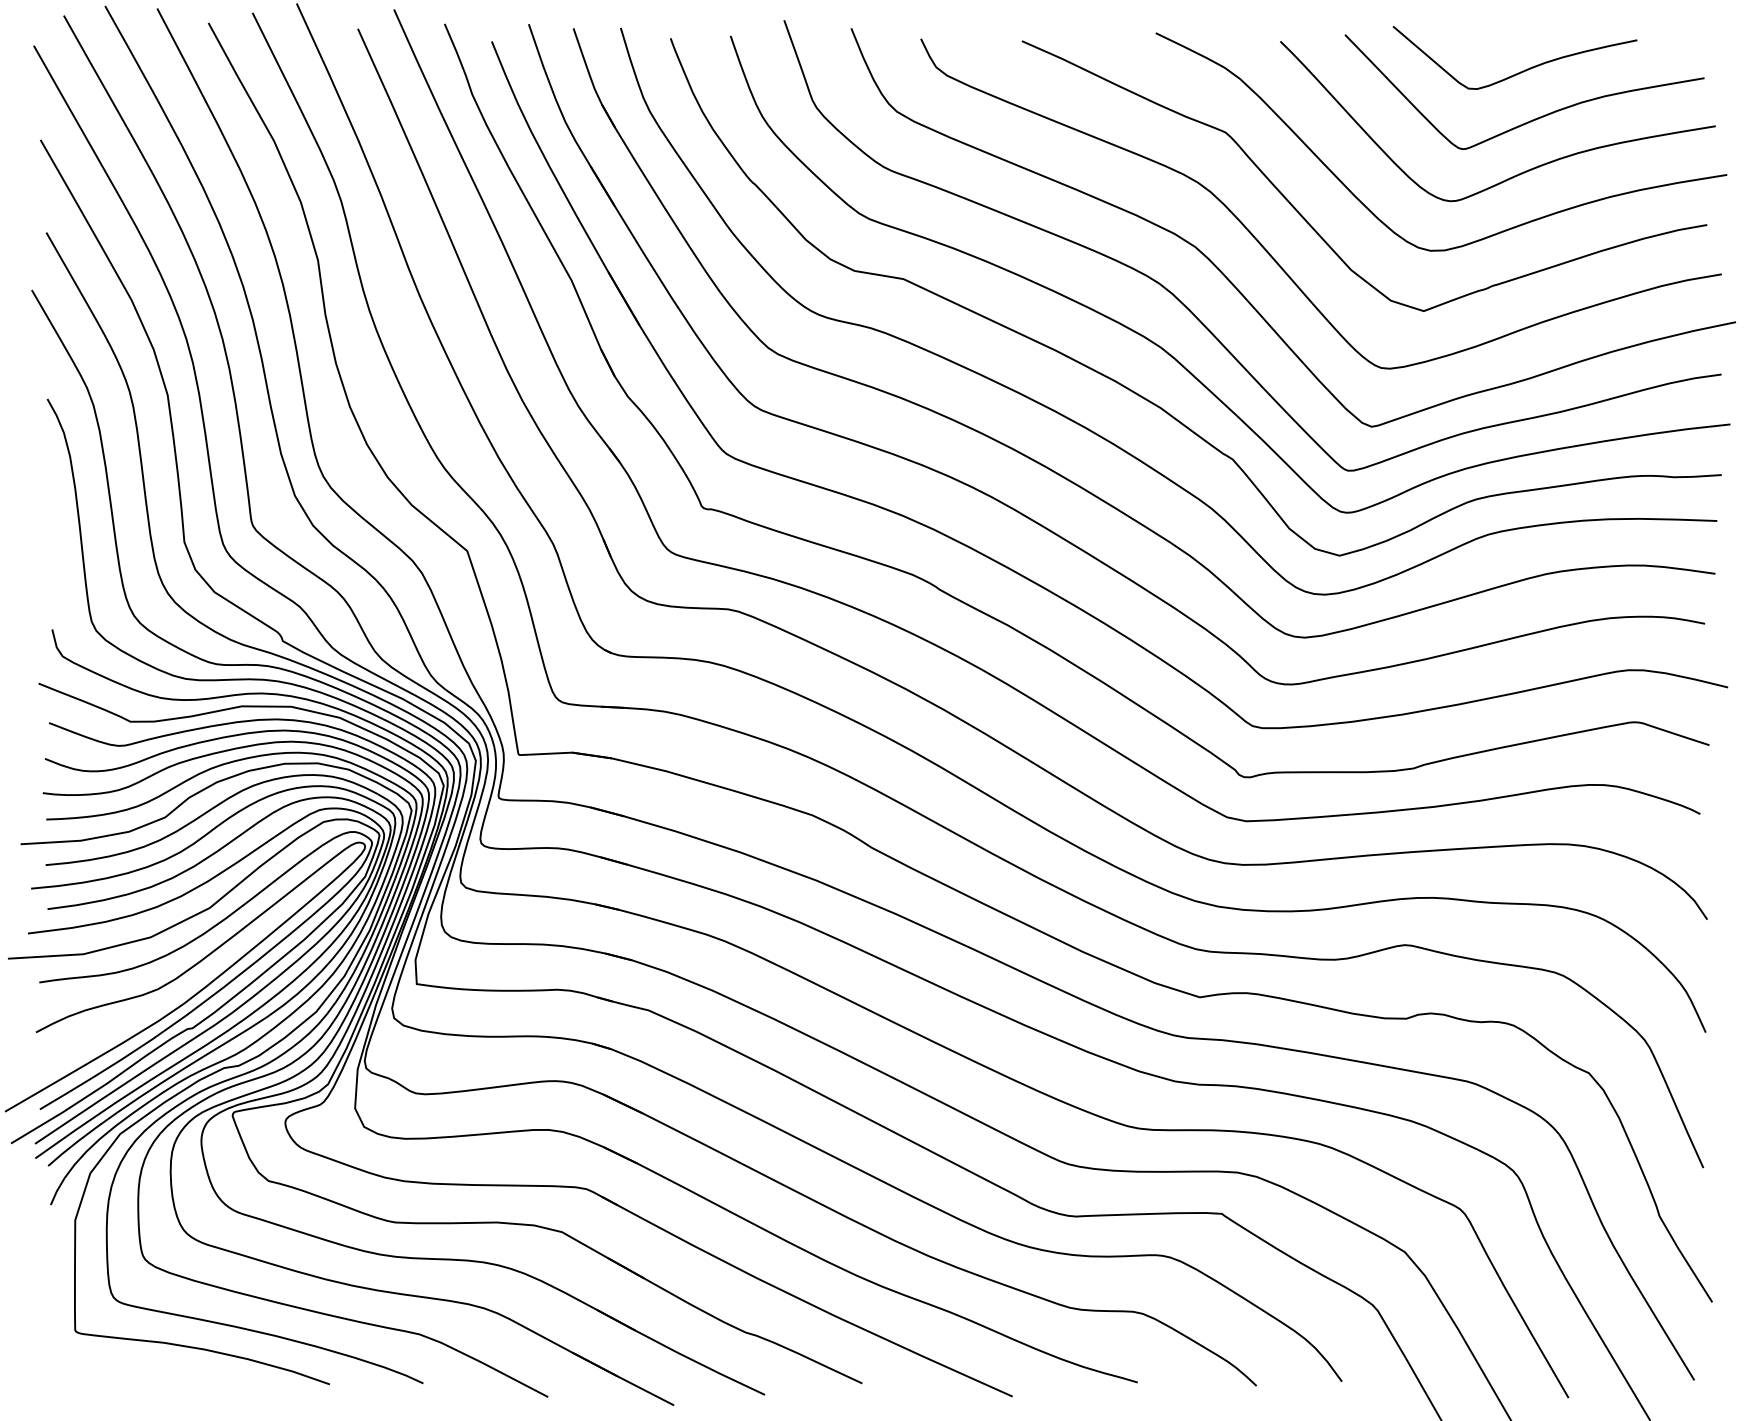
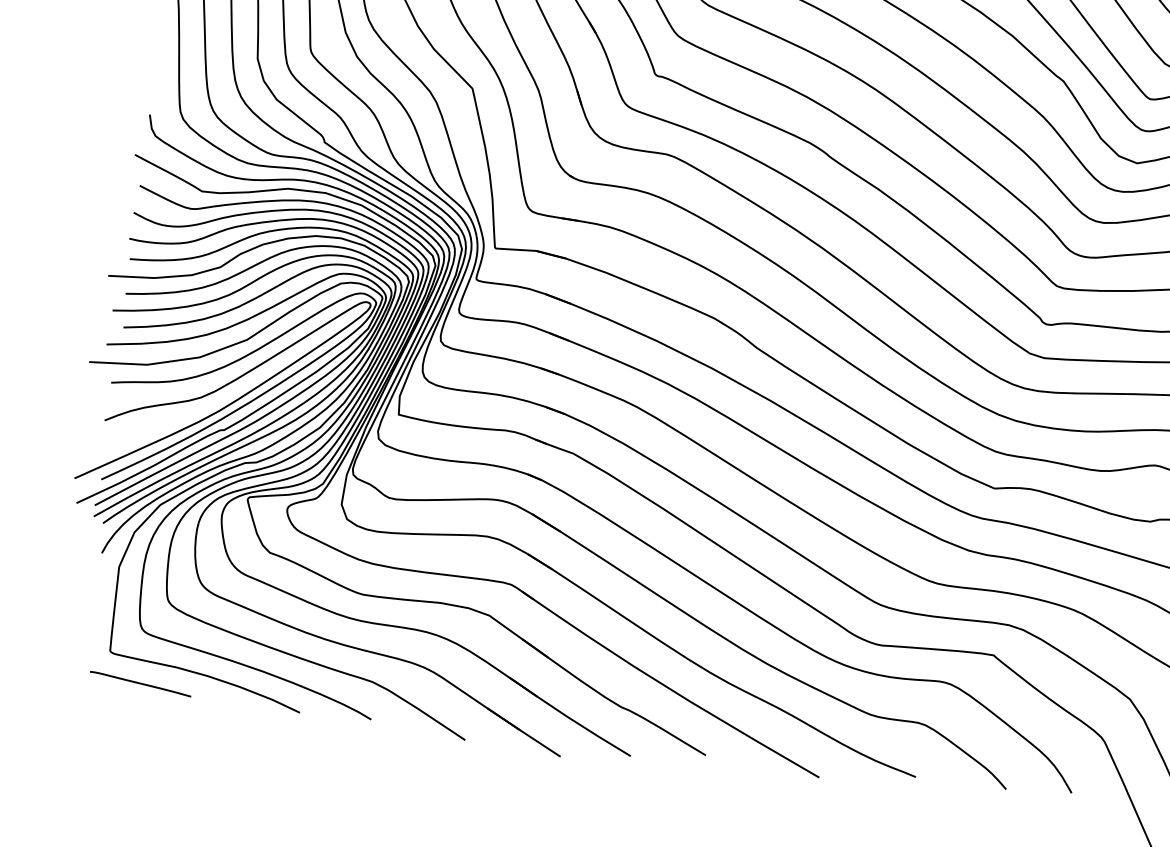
curve: (119, 1369) -> (140, 684), added

